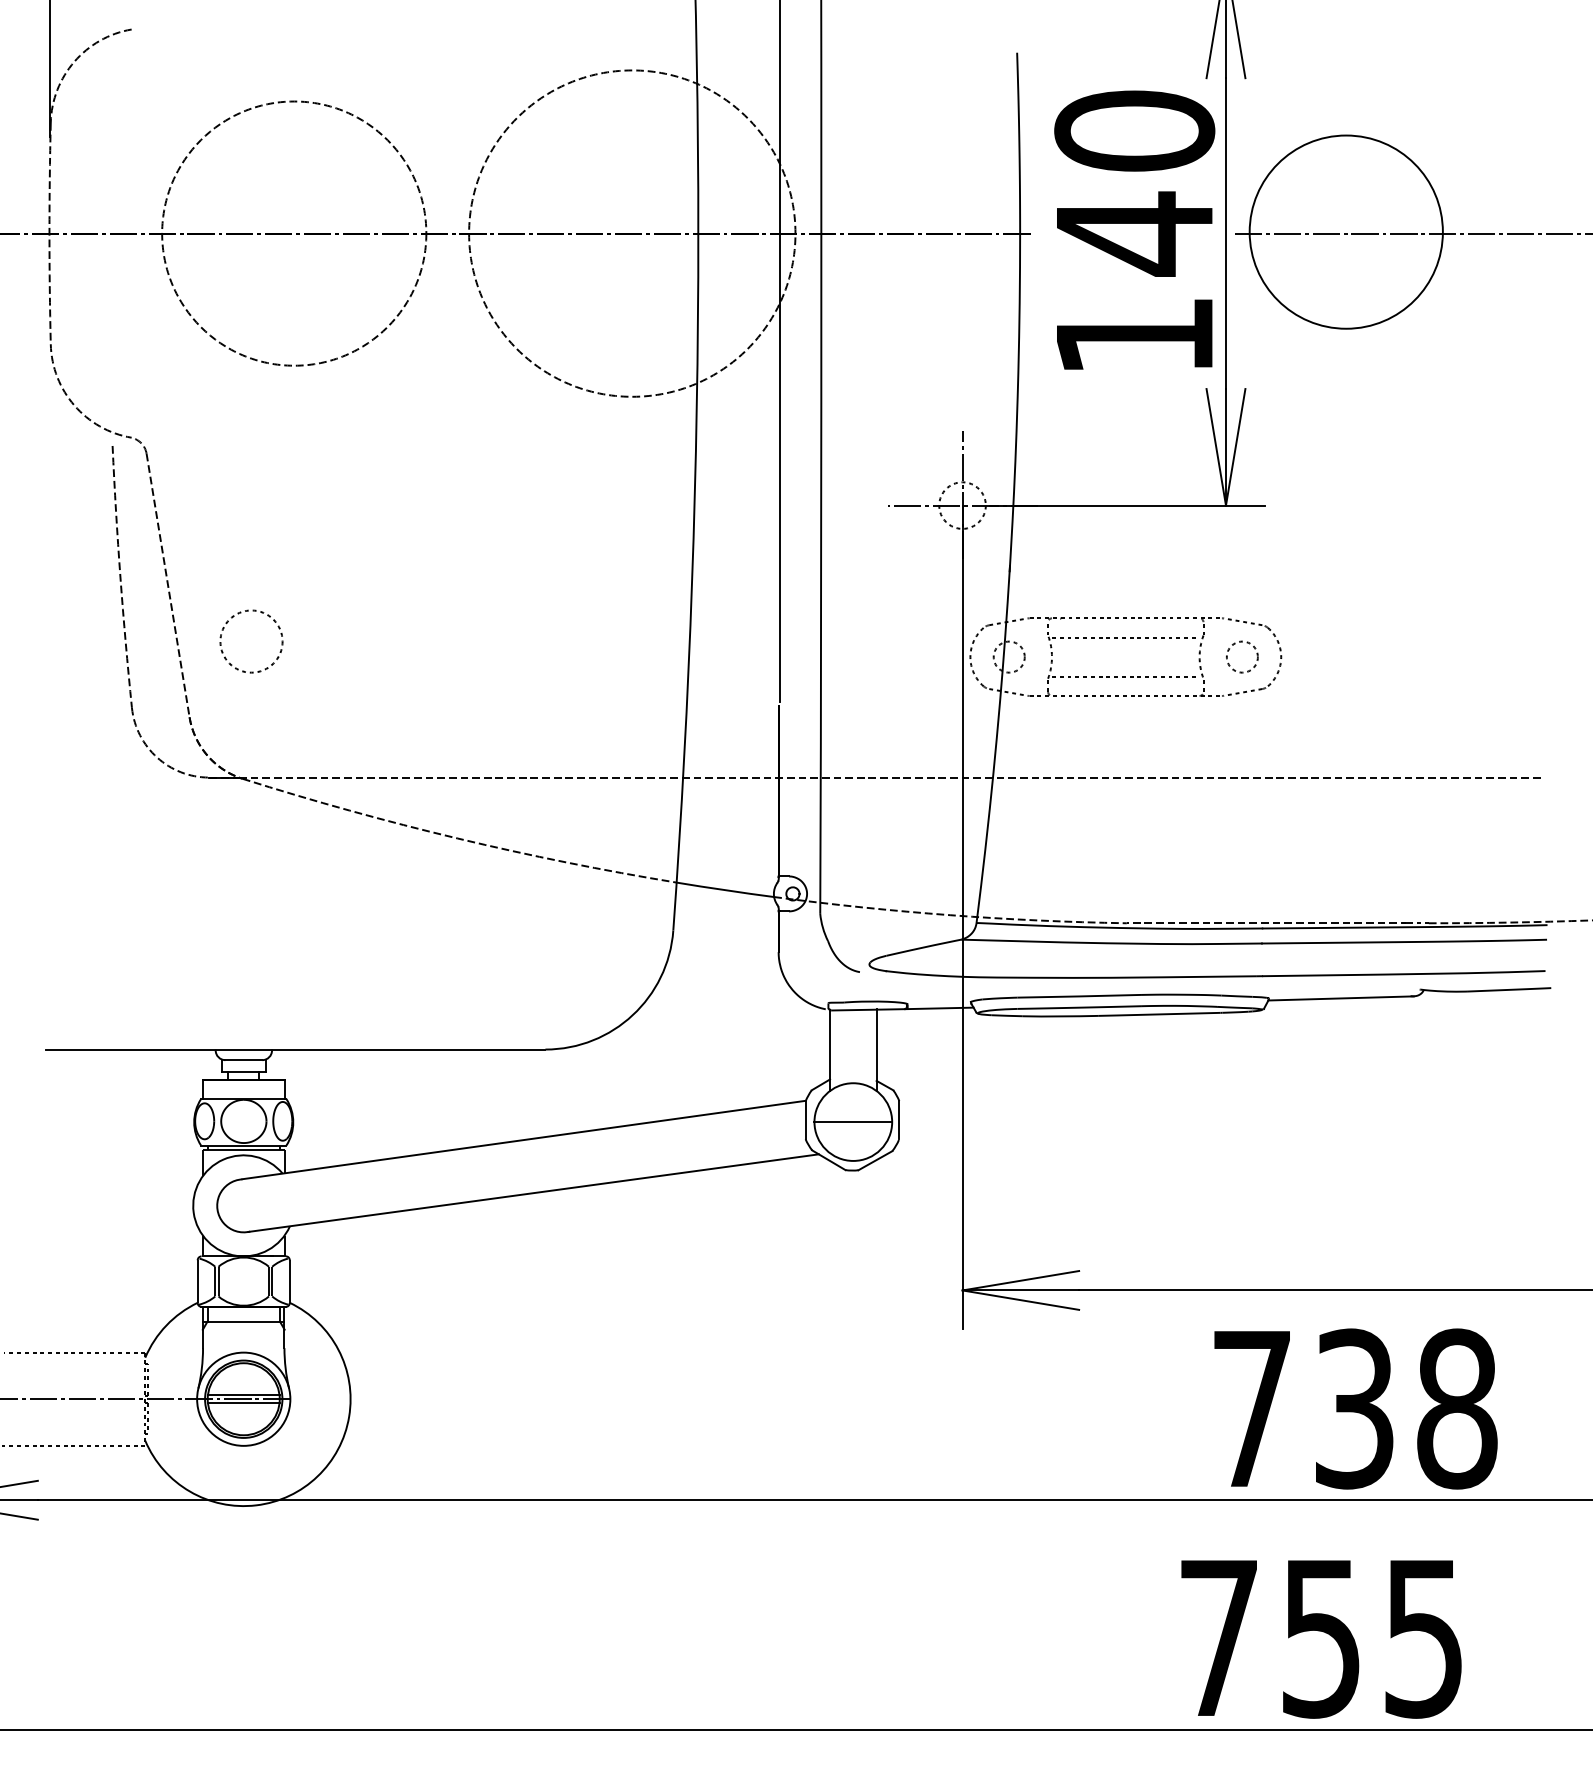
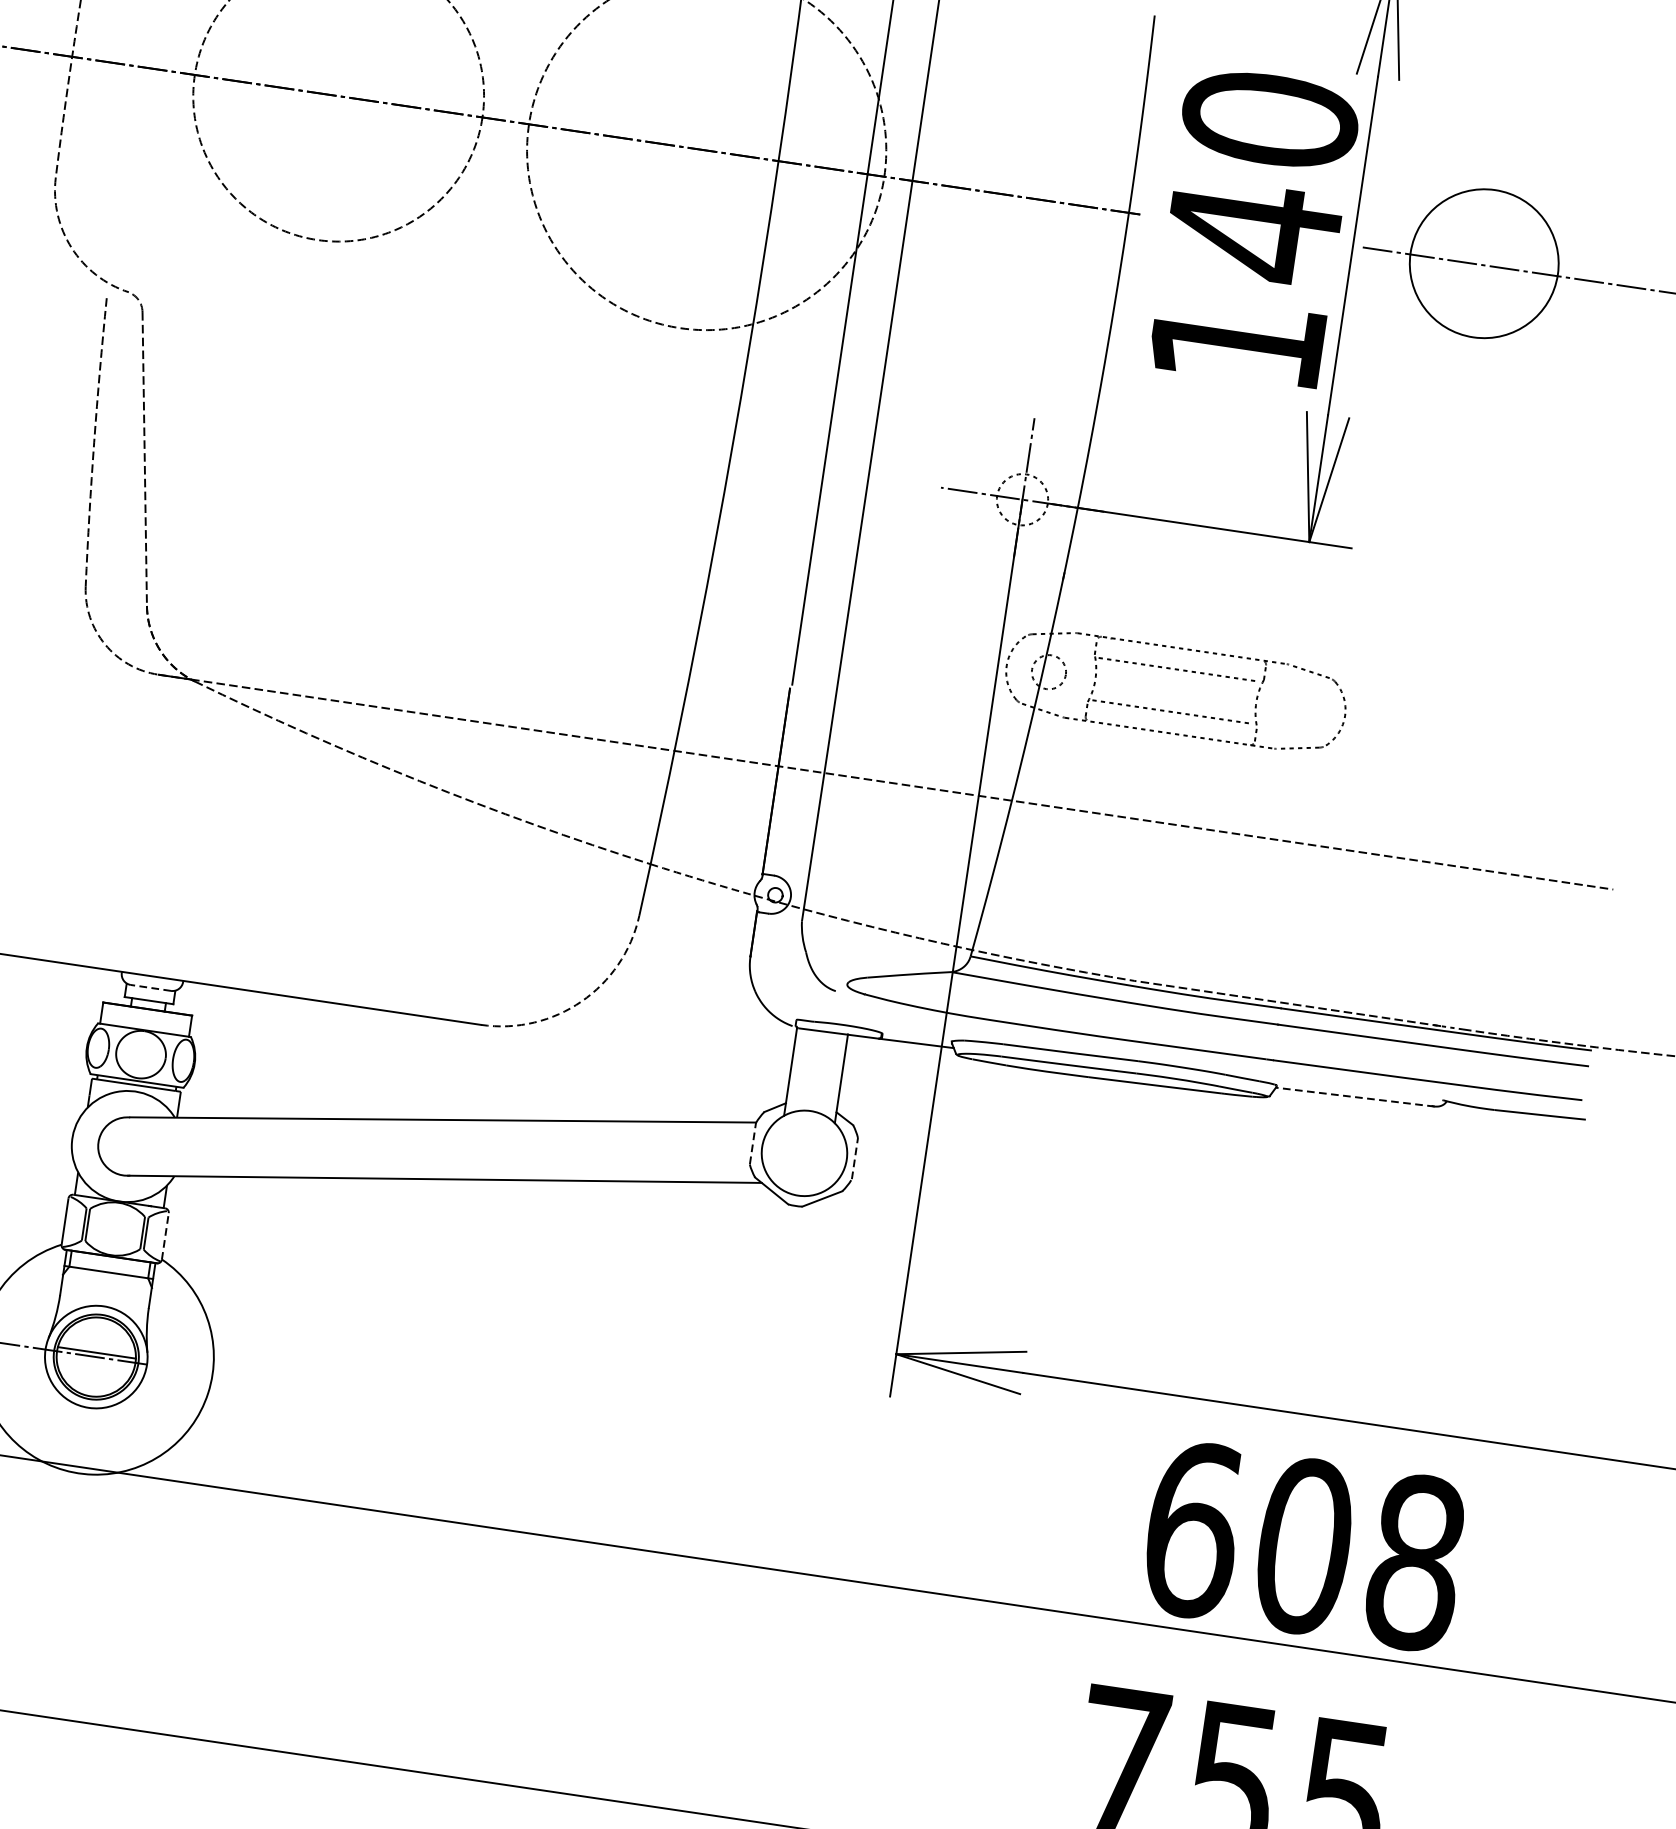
circle: (1345, 231) -> (1483, 262), size x0.7
circle: (251, 641) -> (226, 533), removed
circle: (1242, 656) -> (1303, 709), removed
arc: (725, 890) -> (702, 880), solid -> dashed
line: (1341, 998) -> (1355, 1097), solid -> dashed
arc: (632, 1015) -> (581, 1001), solid -> dashed
line: (243, 1060) -> (150, 988), solid -> dashed
line: (805, 1120) -> (752, 1143), solid -> dashed
line: (899, 1120) -> (855, 1159), solid -> dashed
line: (853, 1122) -> (804, 1153), removed
line: (289, 1281) -> (165, 1236), solid -> dashed
line: (243, 1403) -> (95, 1361), removed
text: (1303, 1408) -> (1248, 1537), 738 -> 608

